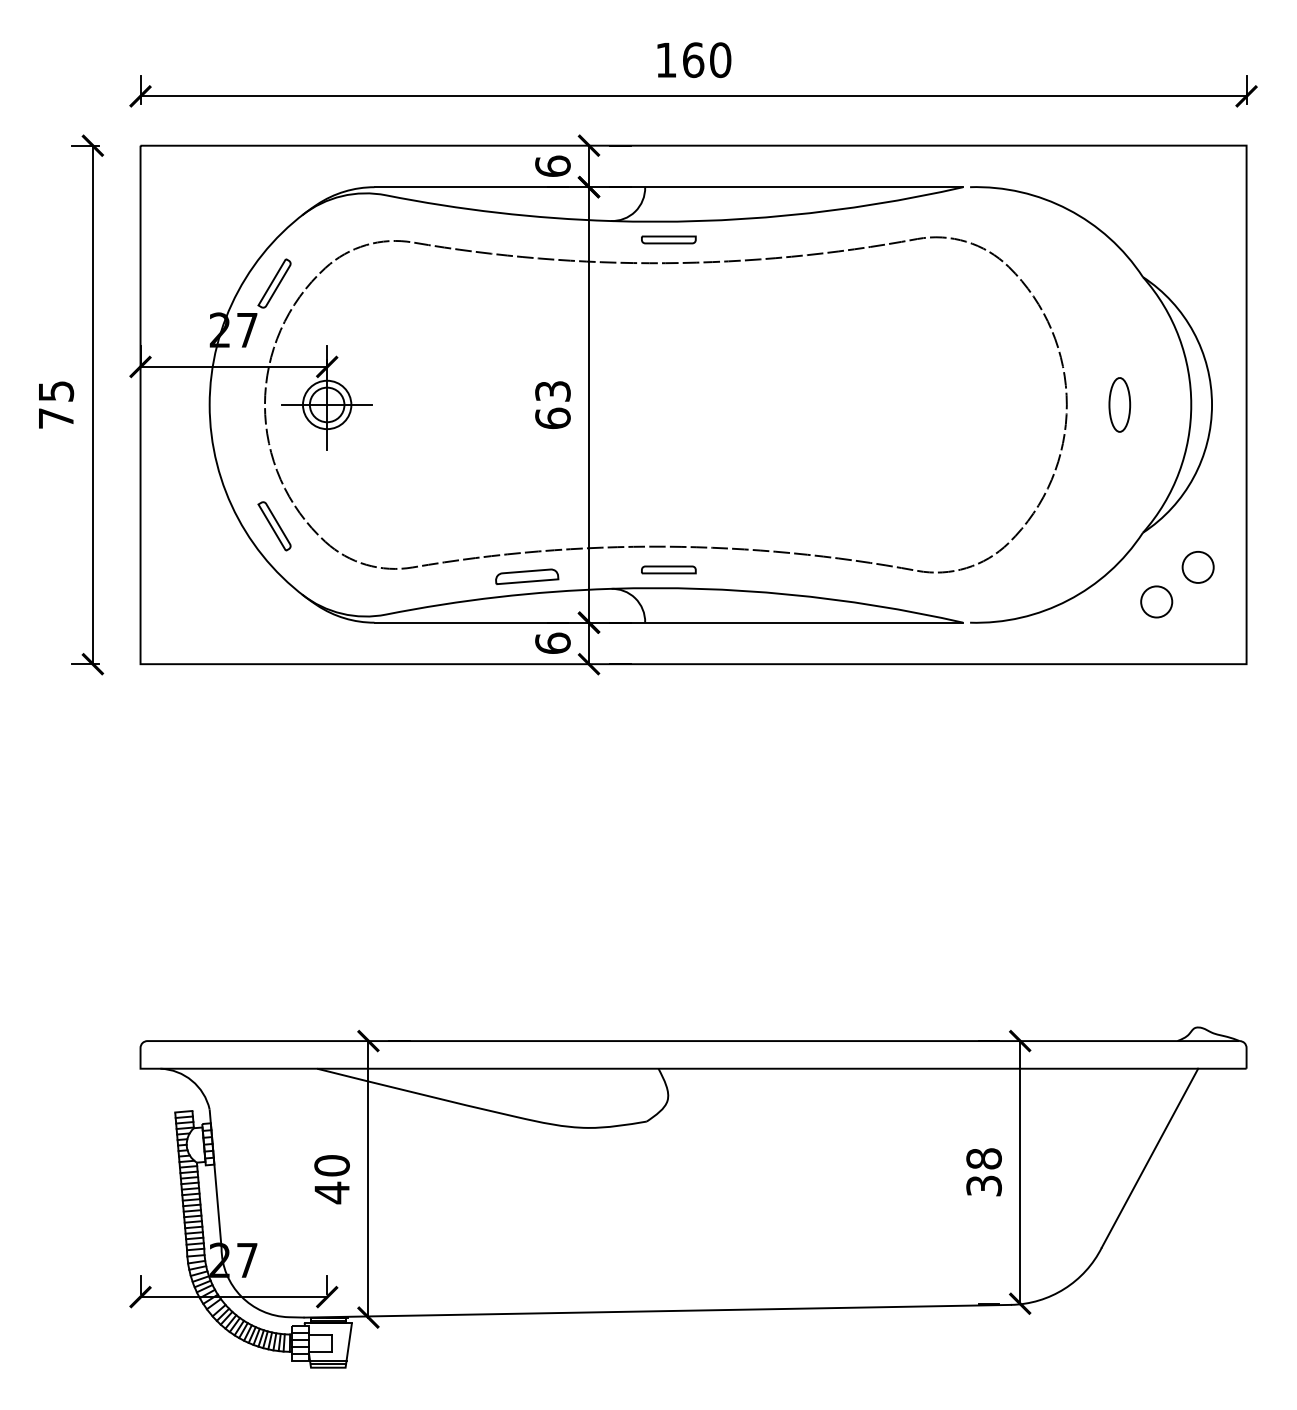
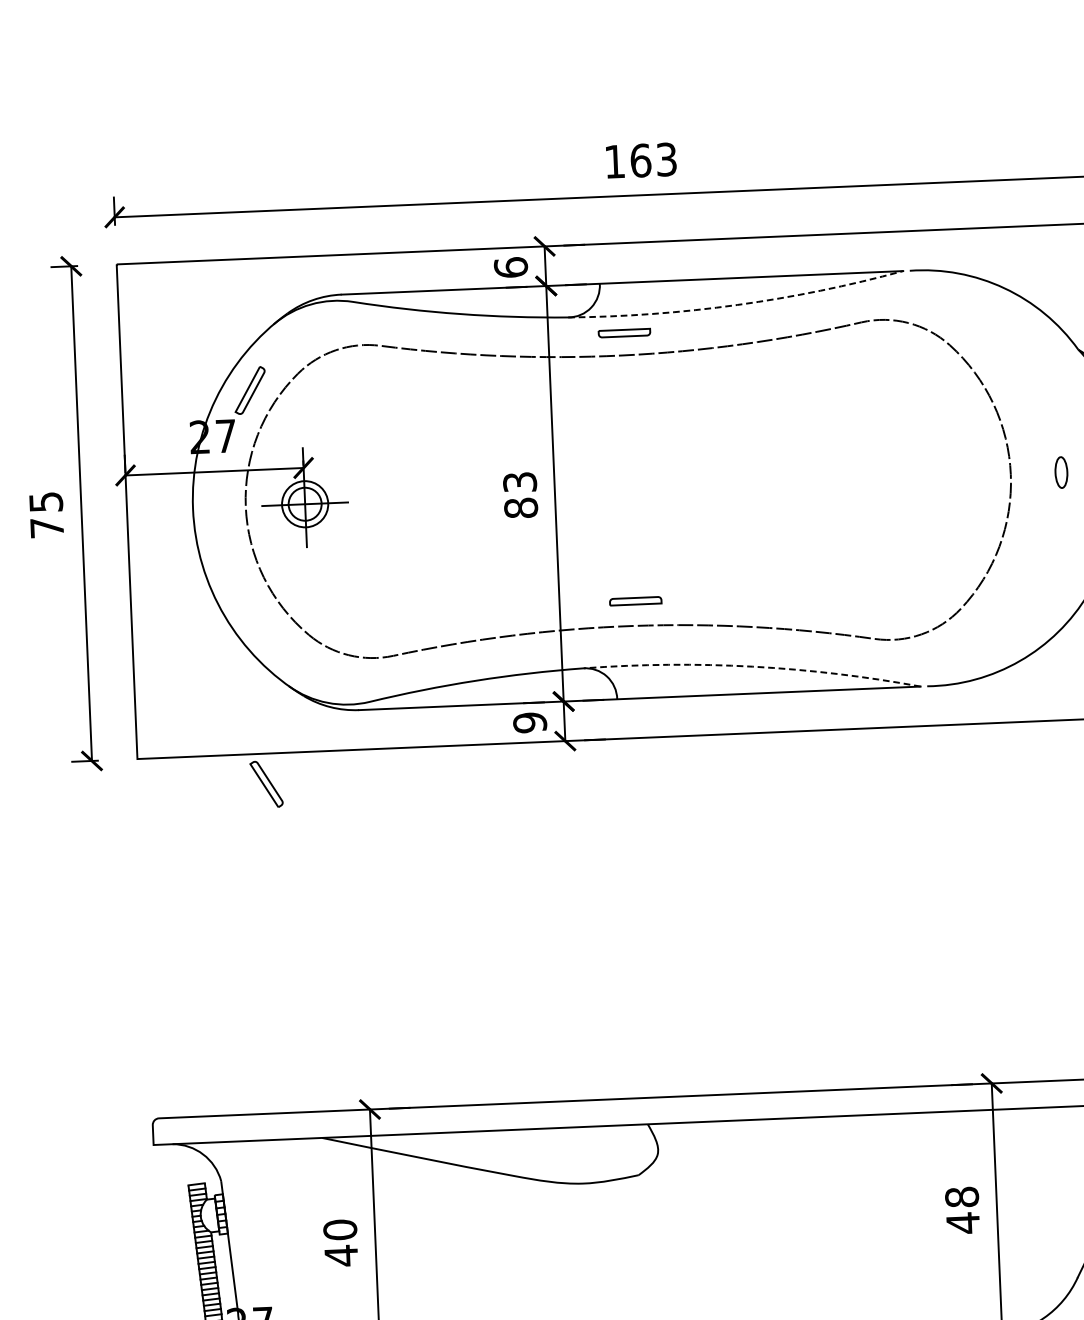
text: (720, 60) -> (666, 159), 160 -> 163
arc: (787, 215) -> (736, 305), solid -> dashed
part: (1119, 404) -> (1061, 472), size x0.6
text: (552, 418) -> (520, 508), 63 -> 83
part: (274, 526) -> (266, 784), moved
part: (668, 569) -> (635, 600), moved
part: (527, 576) -> (503, 659), removed
arc: (788, 594) -> (752, 666), solid -> dashed
text: (552, 643) -> (529, 722), 6 -> 9
text: (983, 1185) -> (962, 1222), 38 -> 48

